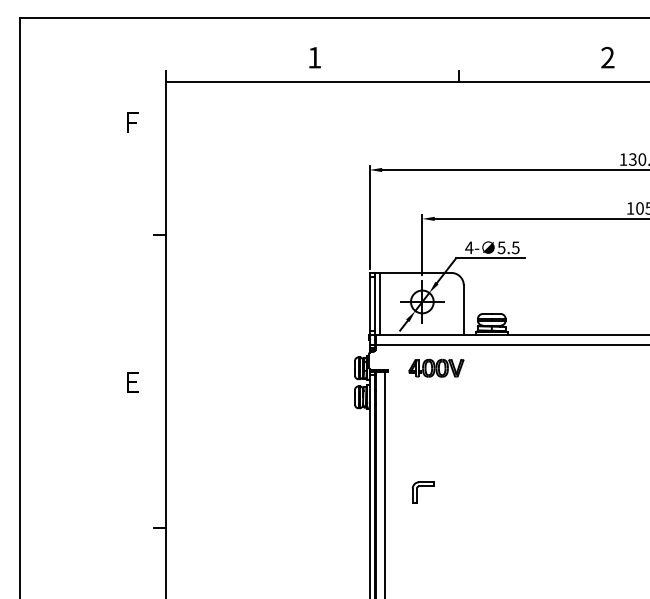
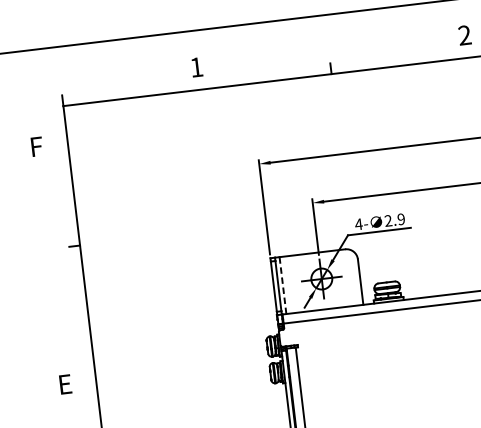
text: (508, 247) -> (394, 219), 5.5 -> 2.9
line: (379, 303) -> (282, 285), solid -> dashed
part: (436, 367) -> (341, 337), removed

